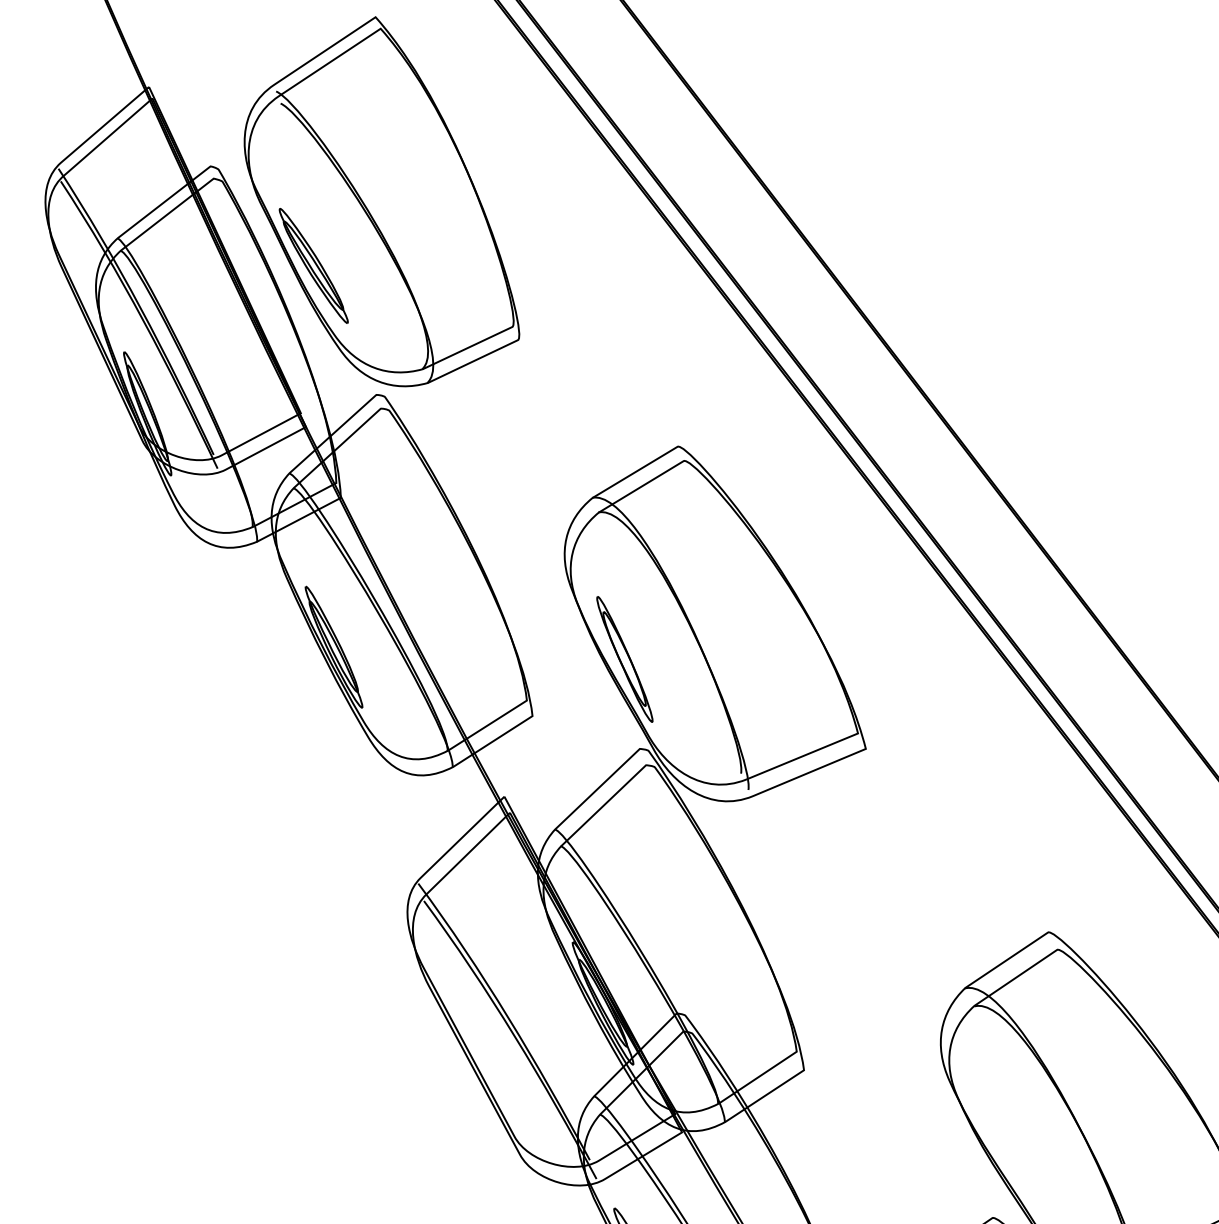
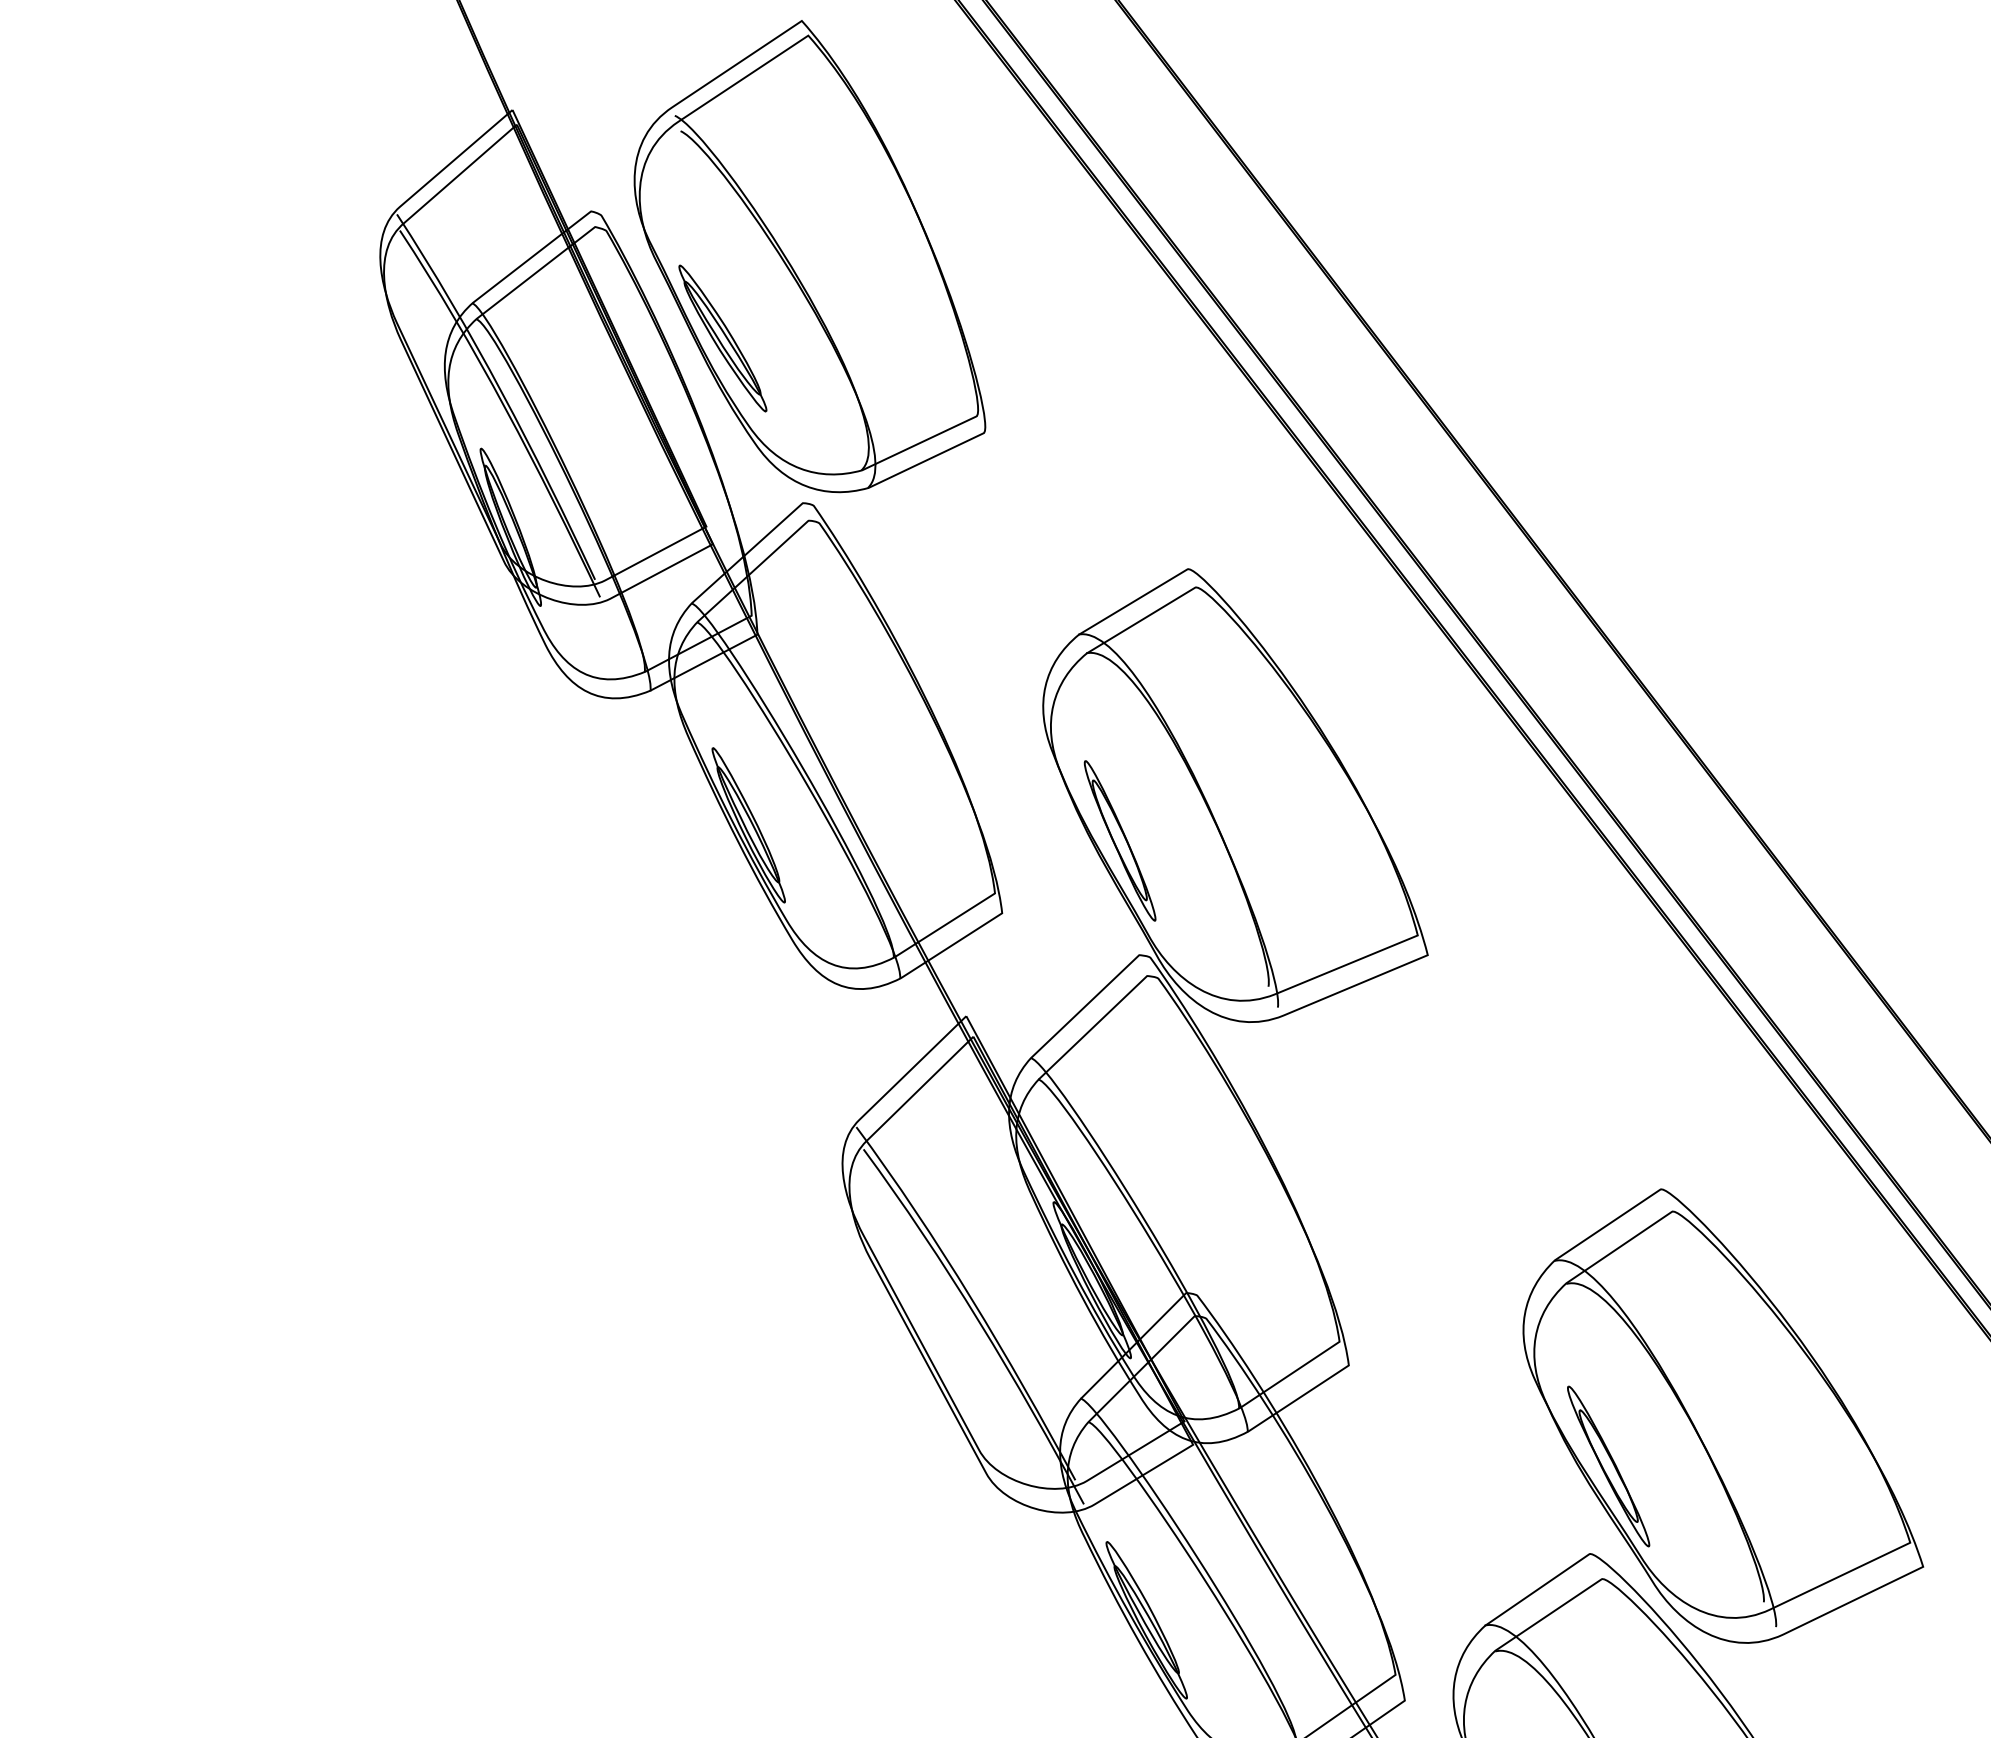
part: (1007, 1149) -> (1608, 1466), added

